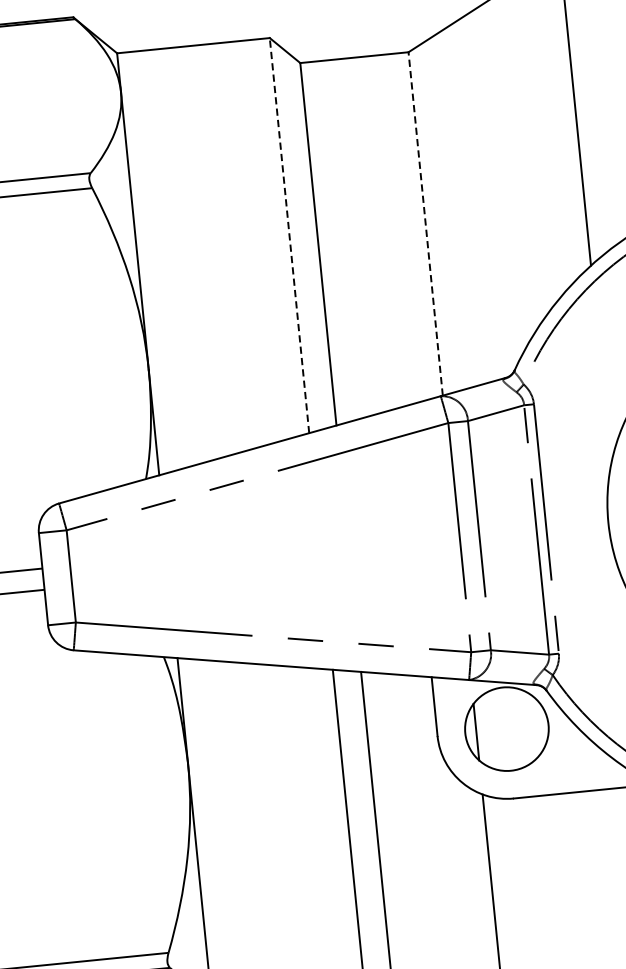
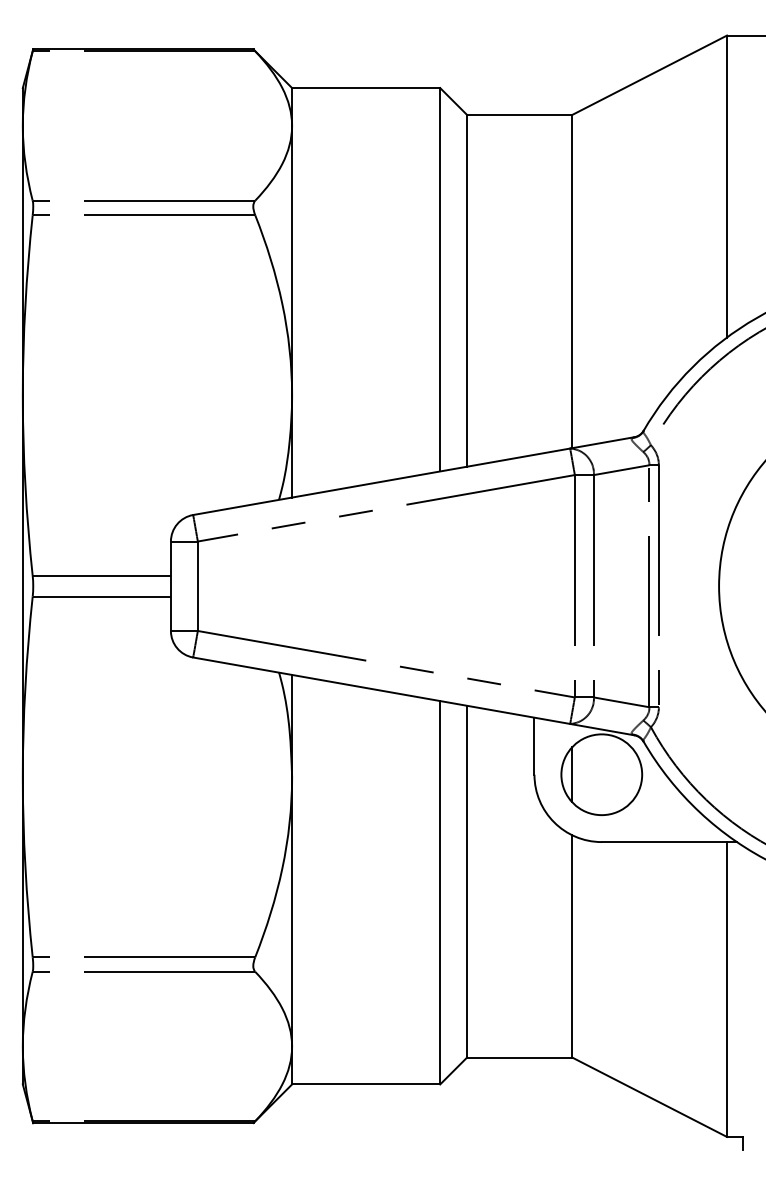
line: (426, 223) -> (572, 281), dashed -> solid
line: (289, 235) -> (440, 279), dashed -> solid

